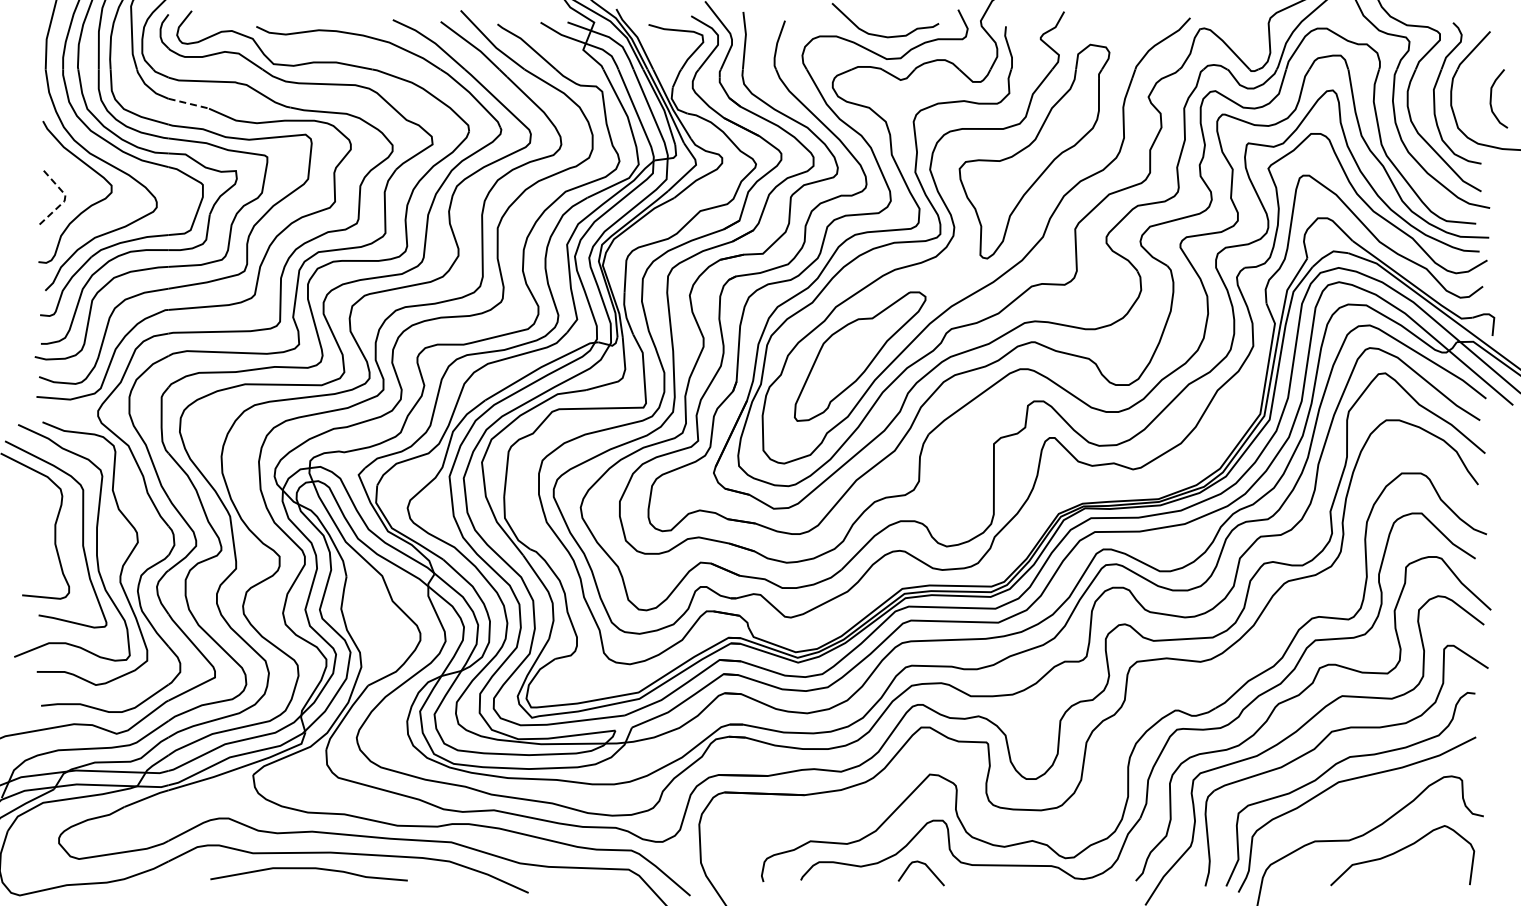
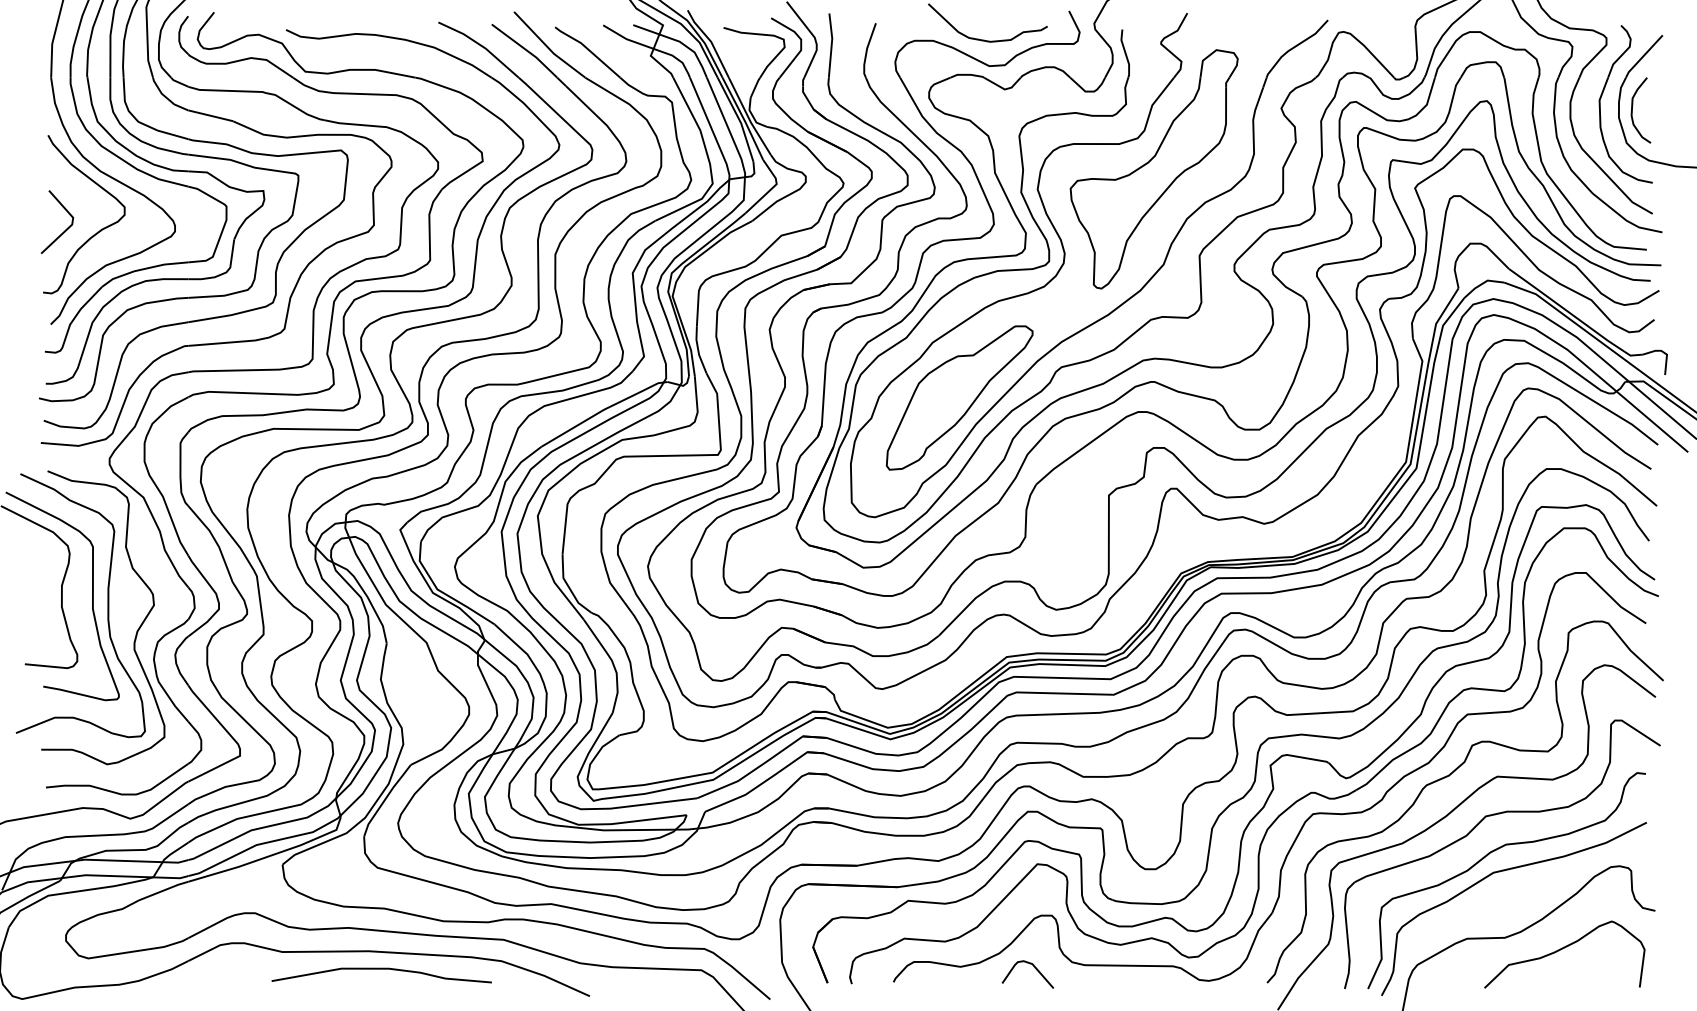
curve: (1491, 98) -> (1632, 110), moved
line: (189, 103) -> (211, 115), dashed -> solid
line: (64, 201) -> (72, 224), dashed -> solid
part: (1137, 686) -> (1269, 765), added
curve: (308, 869) -> (381, 970), moved

